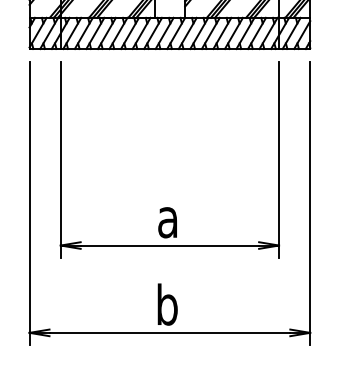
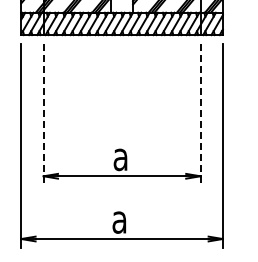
line: (60, 159) -> (43, 114), solid -> dashed
line: (279, 159) -> (200, 114), solid -> dashed
text: (166, 304) -> (119, 218), b -> a

